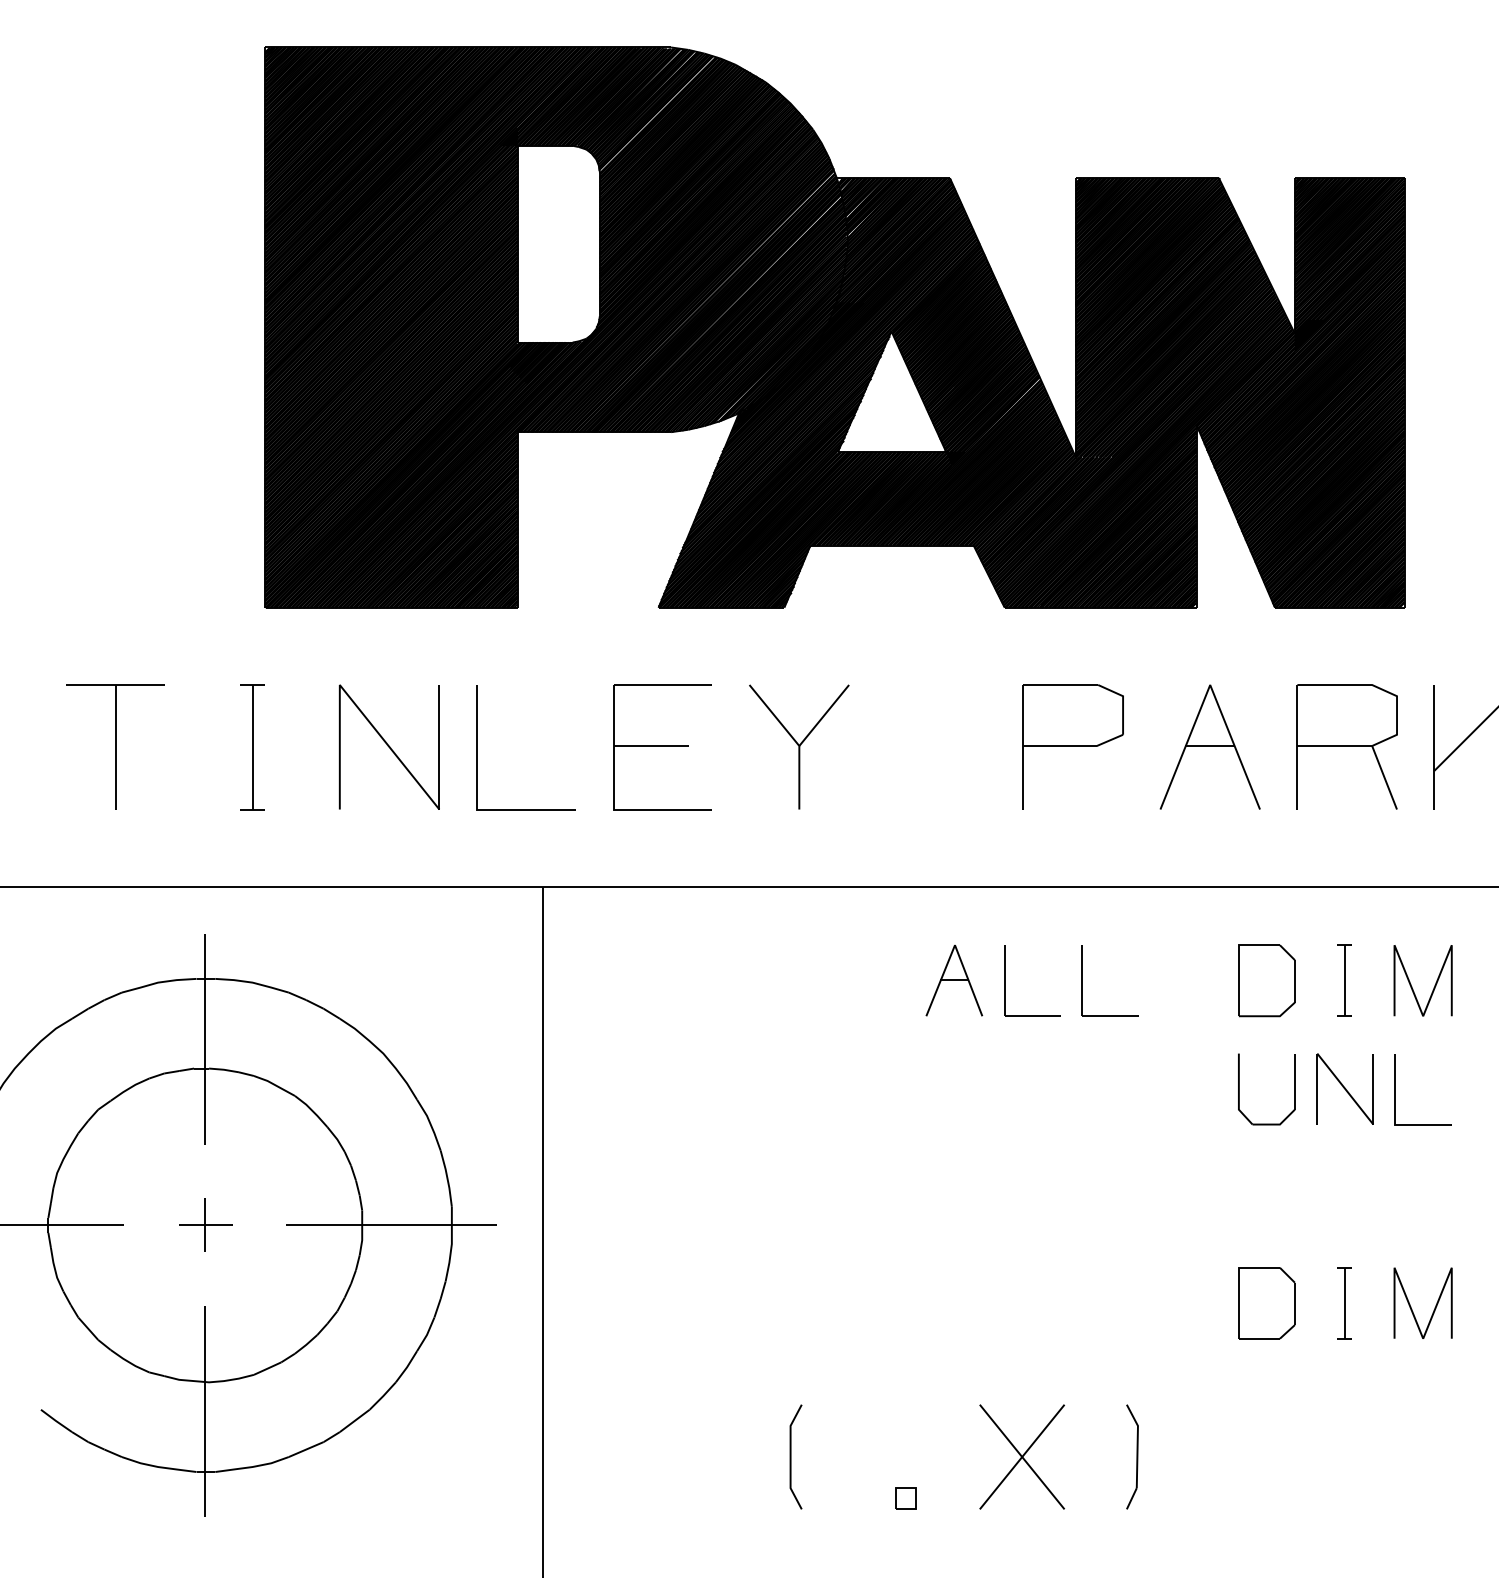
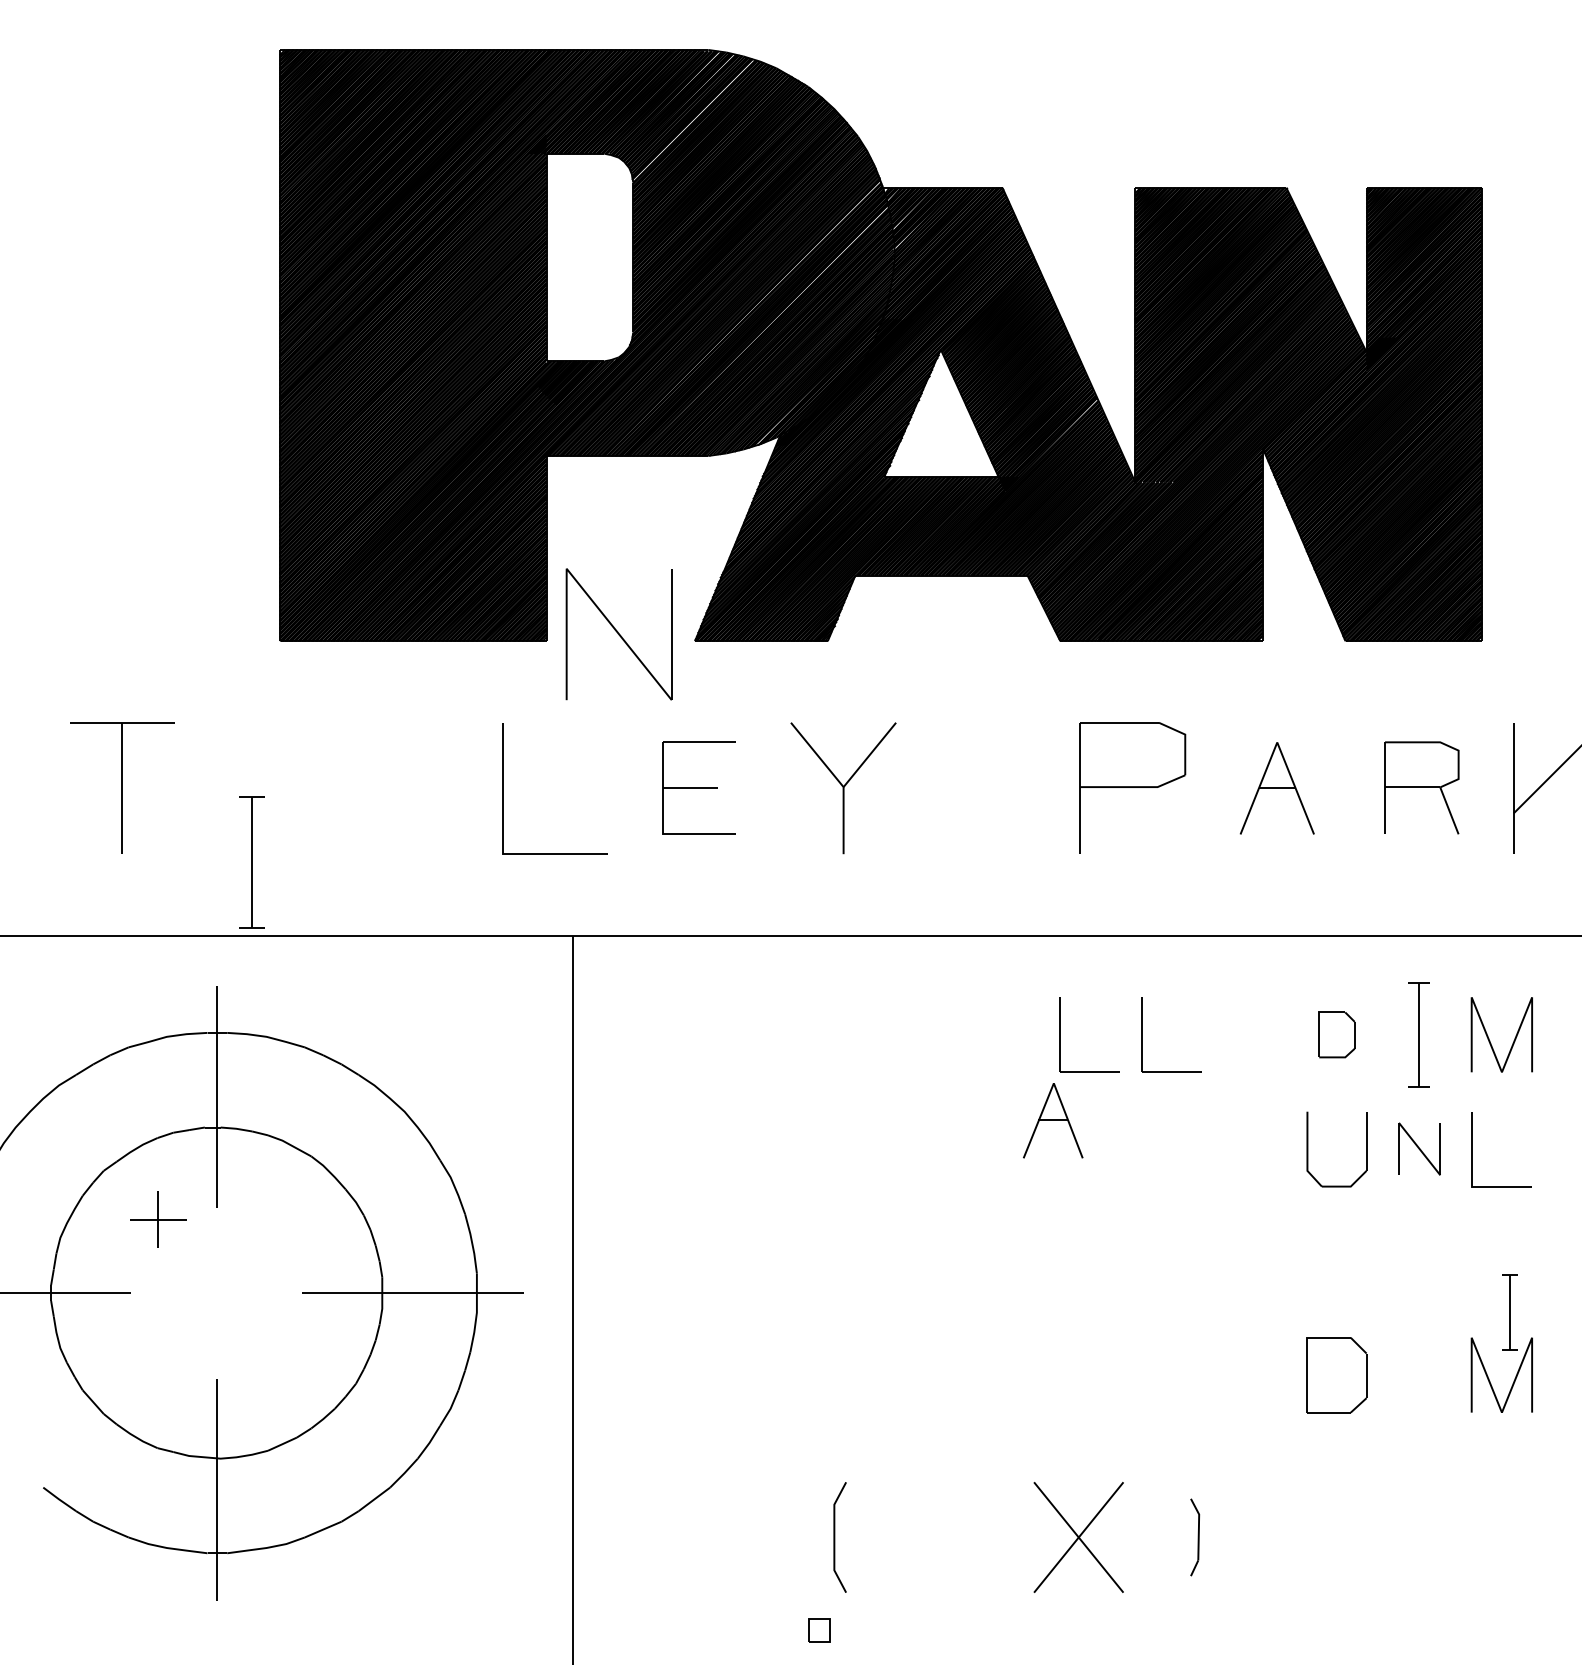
part: (1346, 746) -> (1421, 787), size x0.7
part: (252, 747) -> (251, 862), moved
part: (388, 747) -> (618, 634), moved
part: (662, 747) -> (699, 788), size x0.7
part: (1210, 747) -> (1277, 788), size x0.7
part: (954, 980) -> (1053, 1120), moved
part: (1266, 980) -> (1336, 1034), size x0.6
part: (1344, 980) -> (1418, 1034), size x1.4
part: (1345, 1088) -> (1419, 1148), size x0.7
part: (206, 1224) -> (158, 1219), moved
part: (1344, 1303) -> (1509, 1312), moved
part: (1131, 1457) -> (1194, 1537), size x0.7
part: (906, 1498) -> (819, 1630), moved

